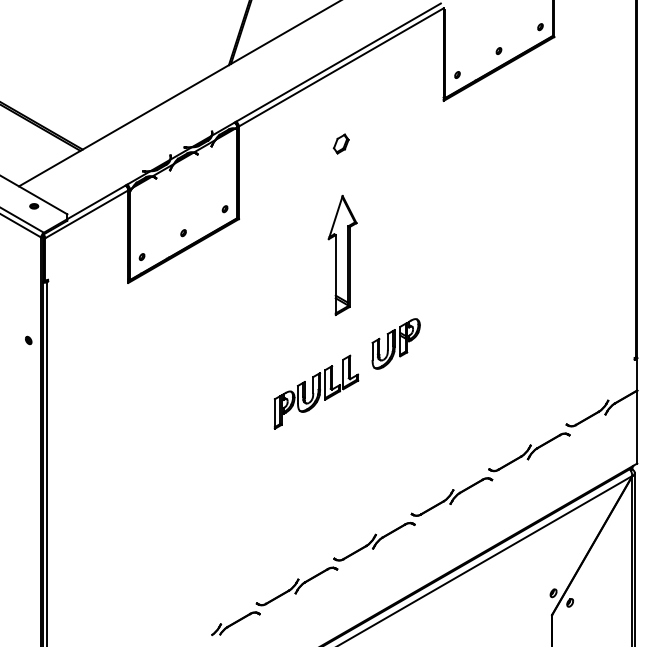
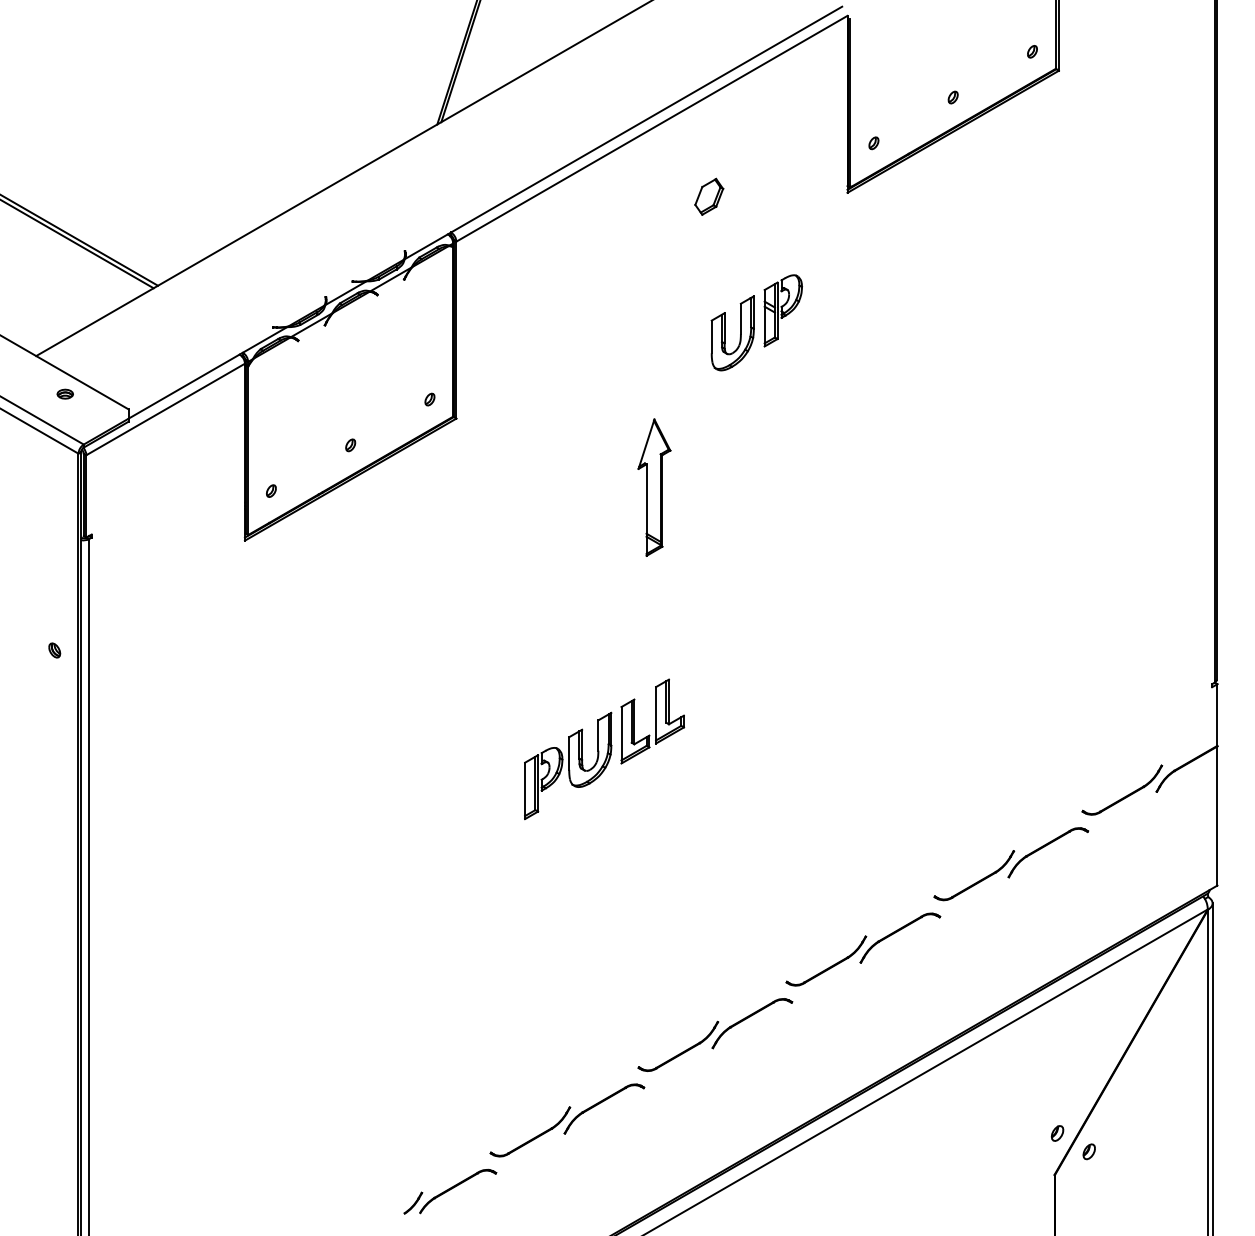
part: (340, 143) -> (707, 195), moved
part: (342, 254) -> (654, 486), size x0.6
part: (395, 343) -> (755, 321), moved

